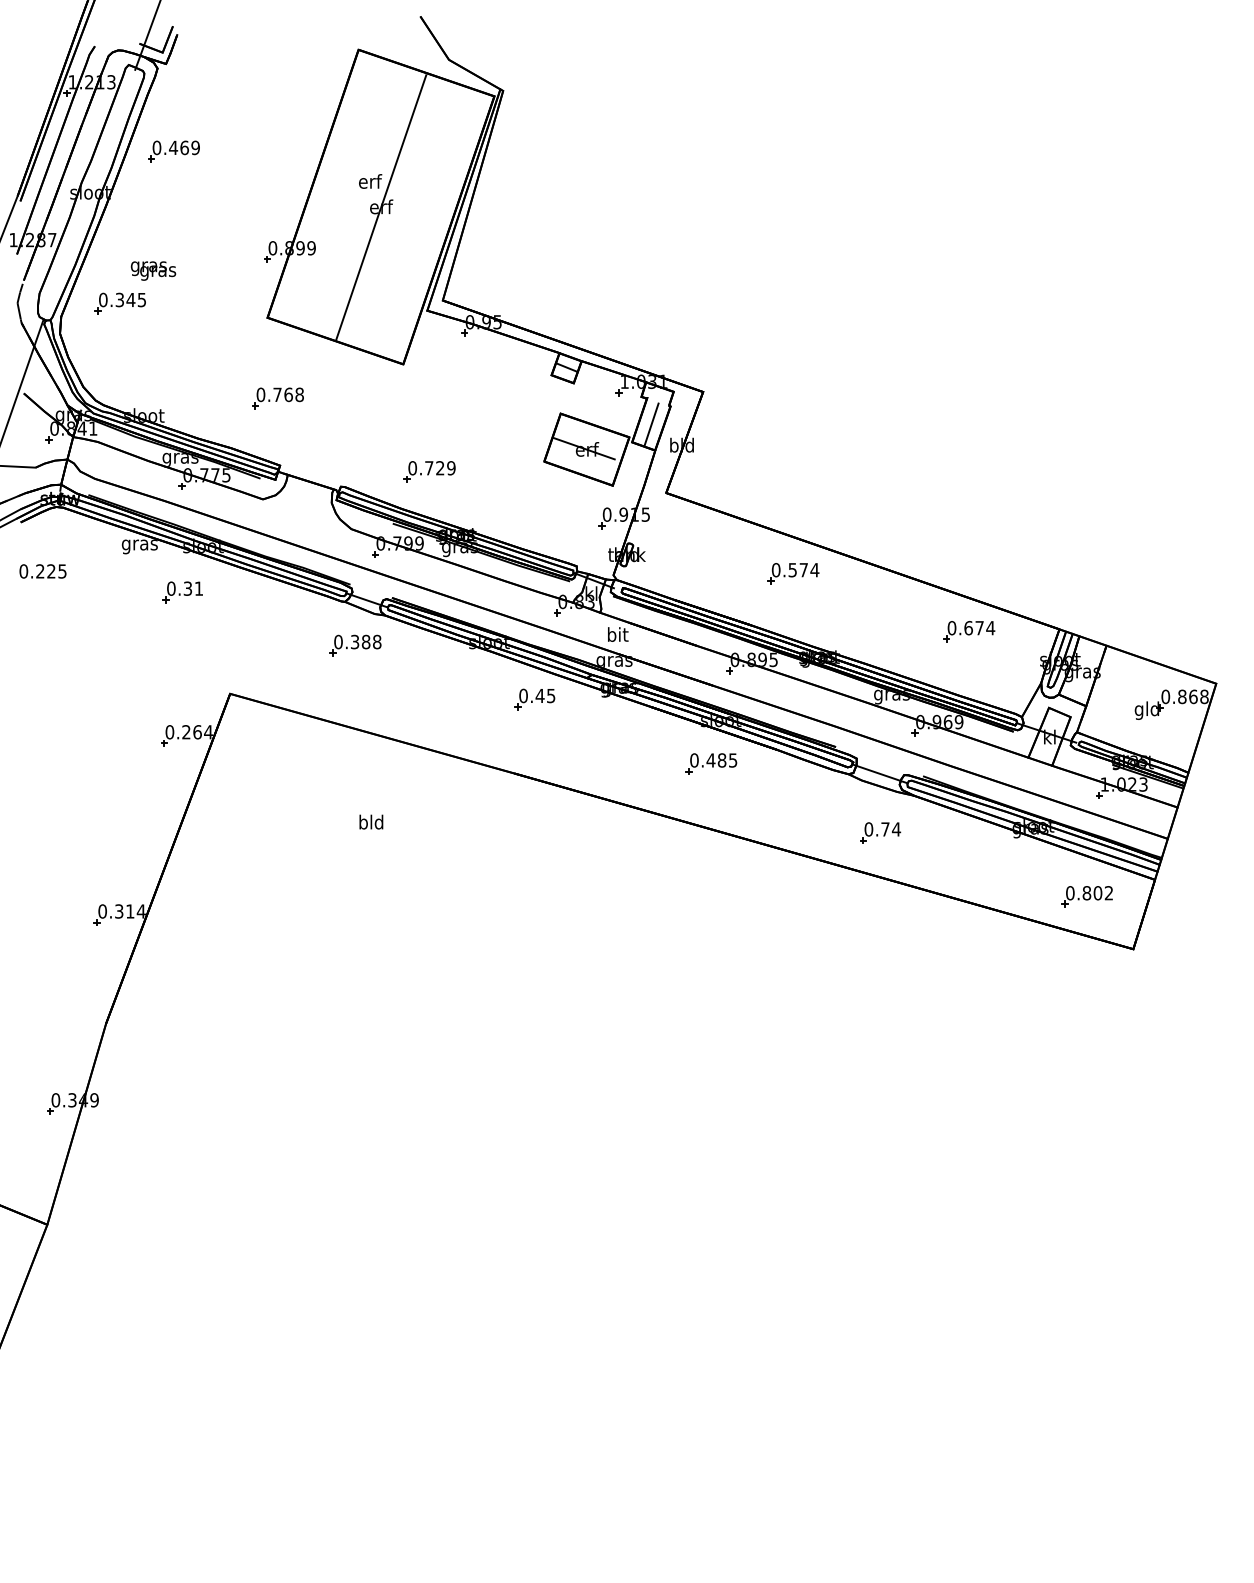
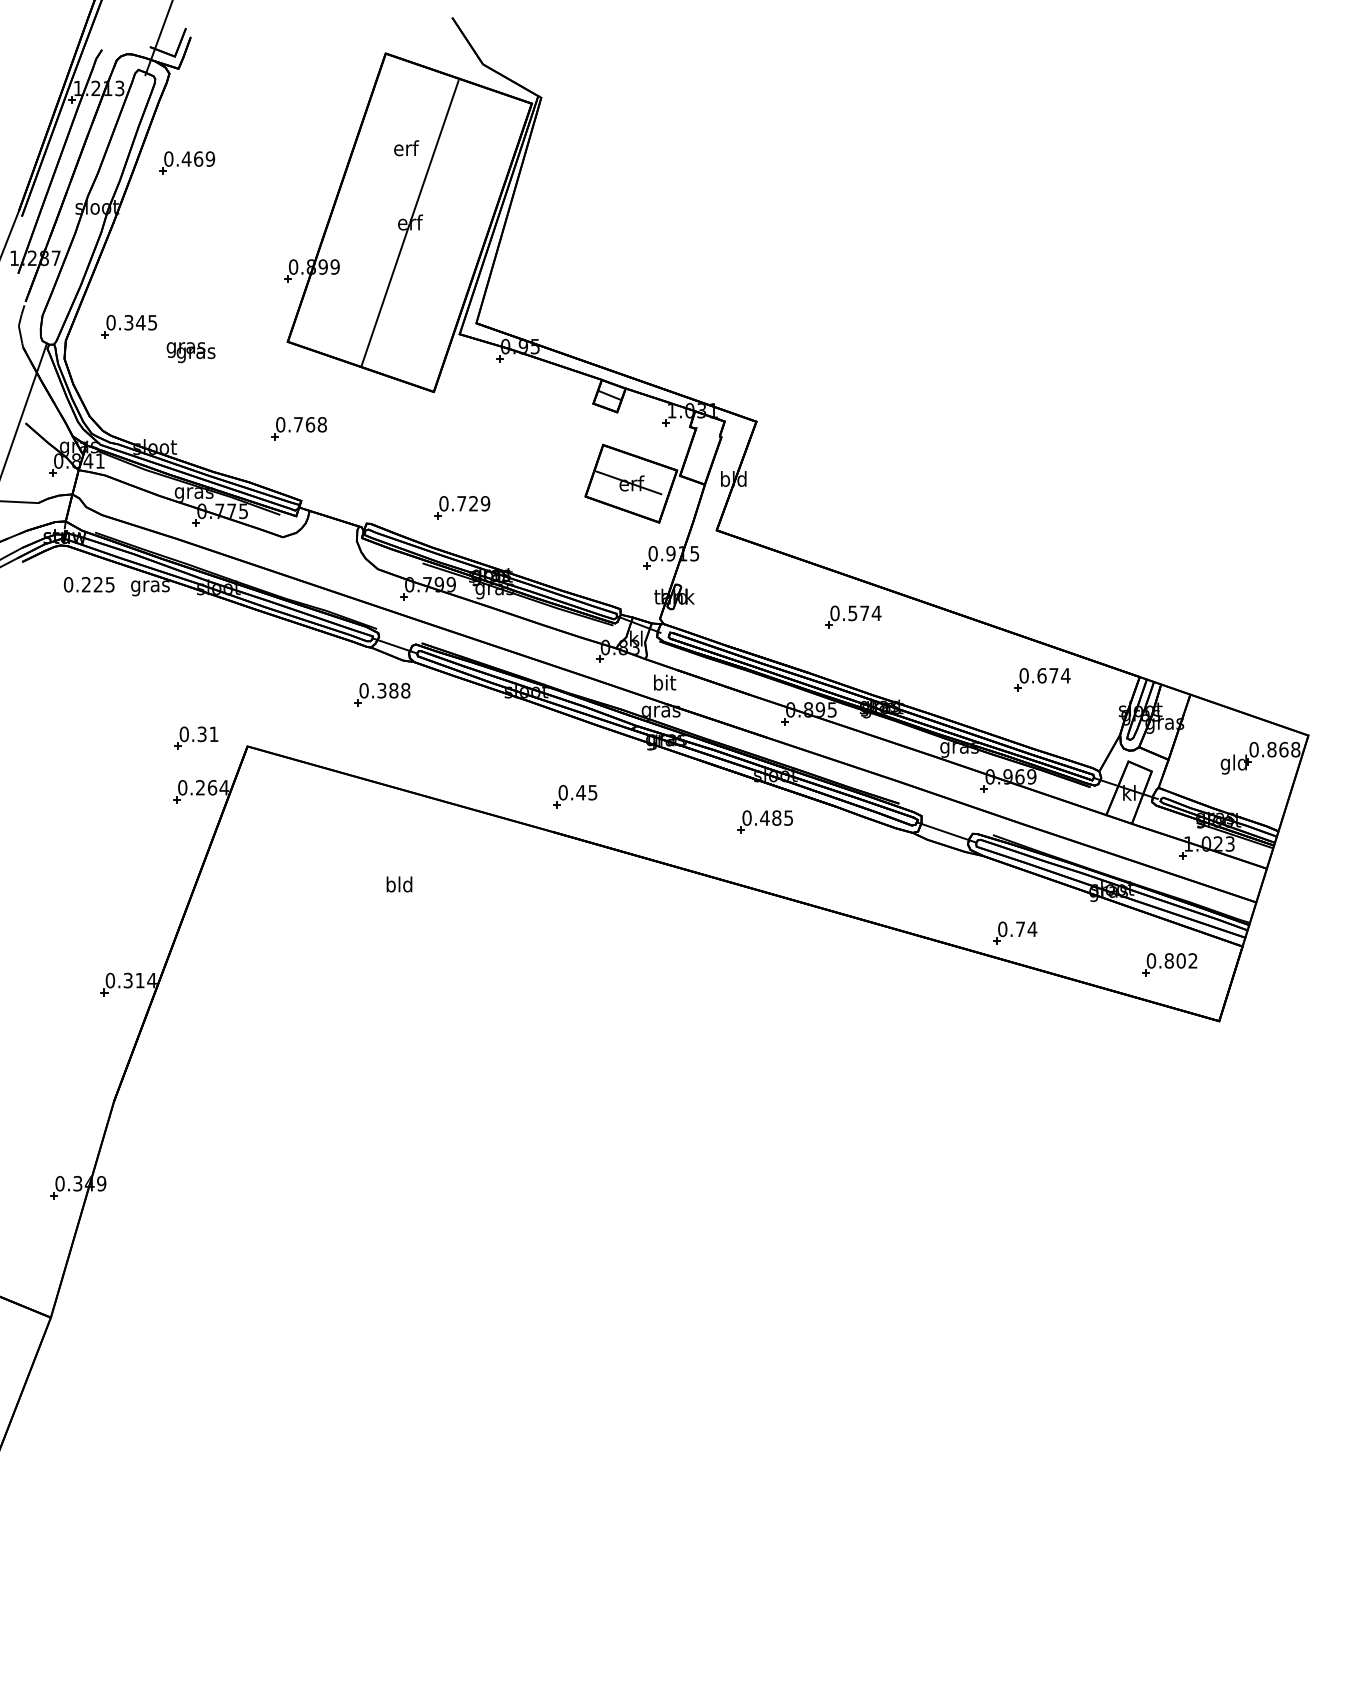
text: (370, 181) -> (406, 148), moved
text: (152, 270) -> (190, 352), moved
line: (651, 424) -> (700, 456), removed
text: (43, 571) -> (89, 584), moved
part: (182, 591) -> (196, 737), moved
part: (534, 699) -> (575, 796), moved
part: (880, 832) -> (1015, 932), moved

